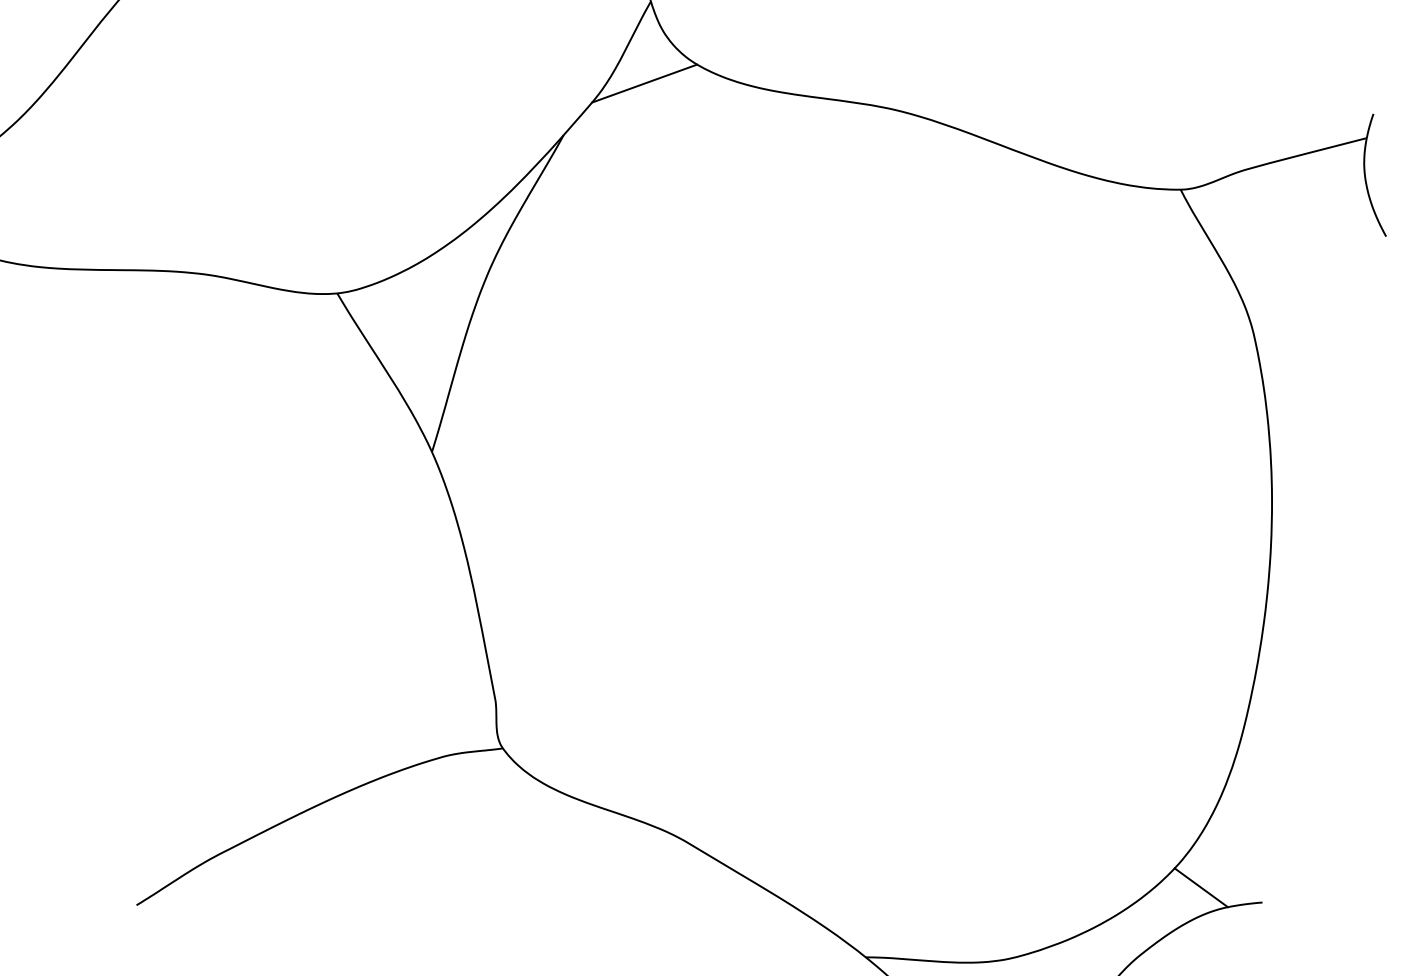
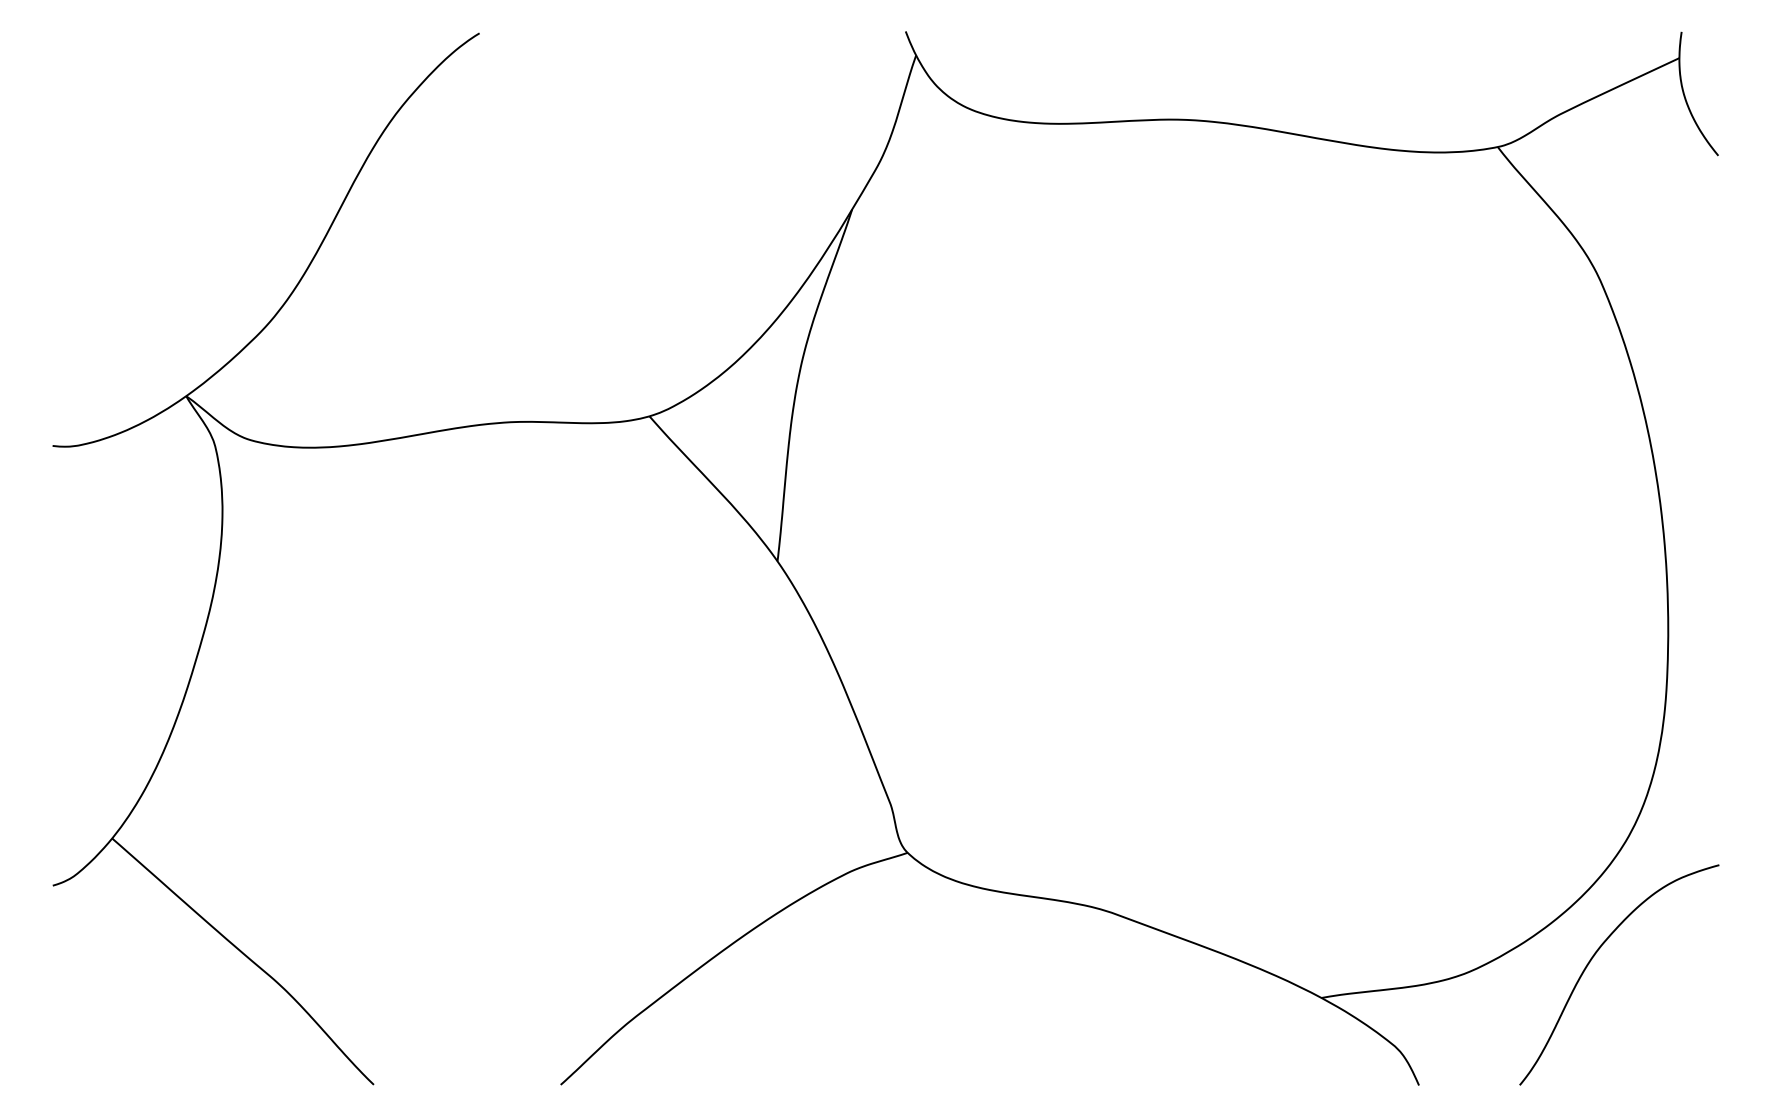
line: (644, 83) -> (925, 140), removed
line: (1201, 887) -> (1653, 861), removed

